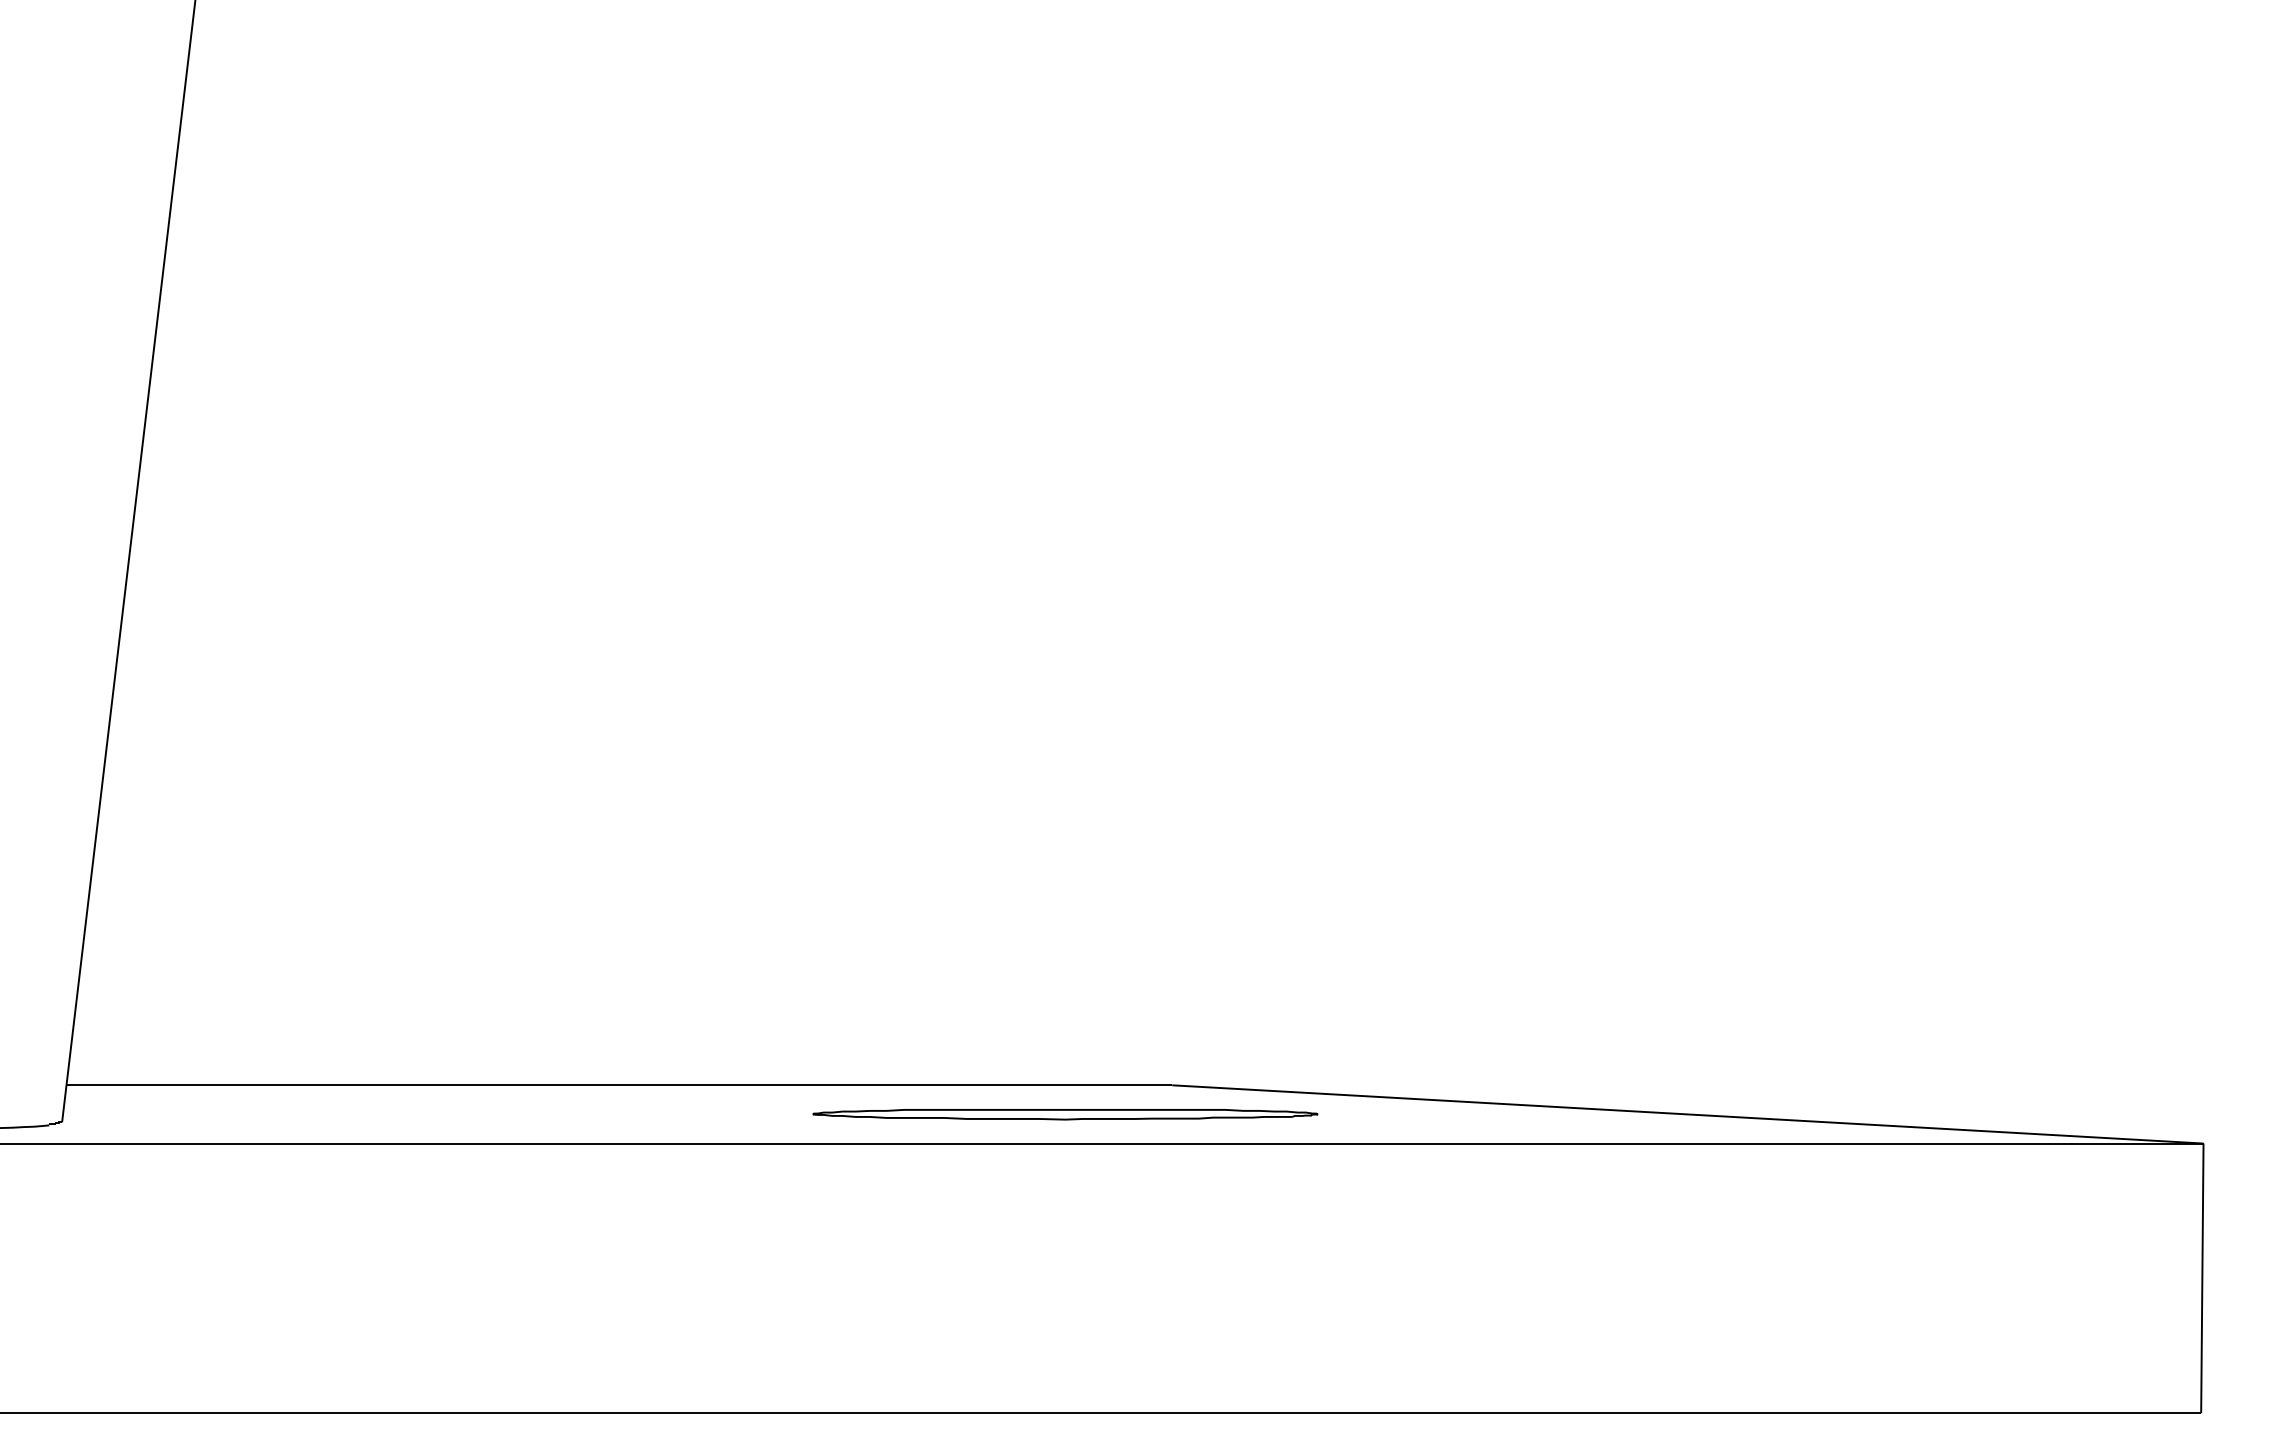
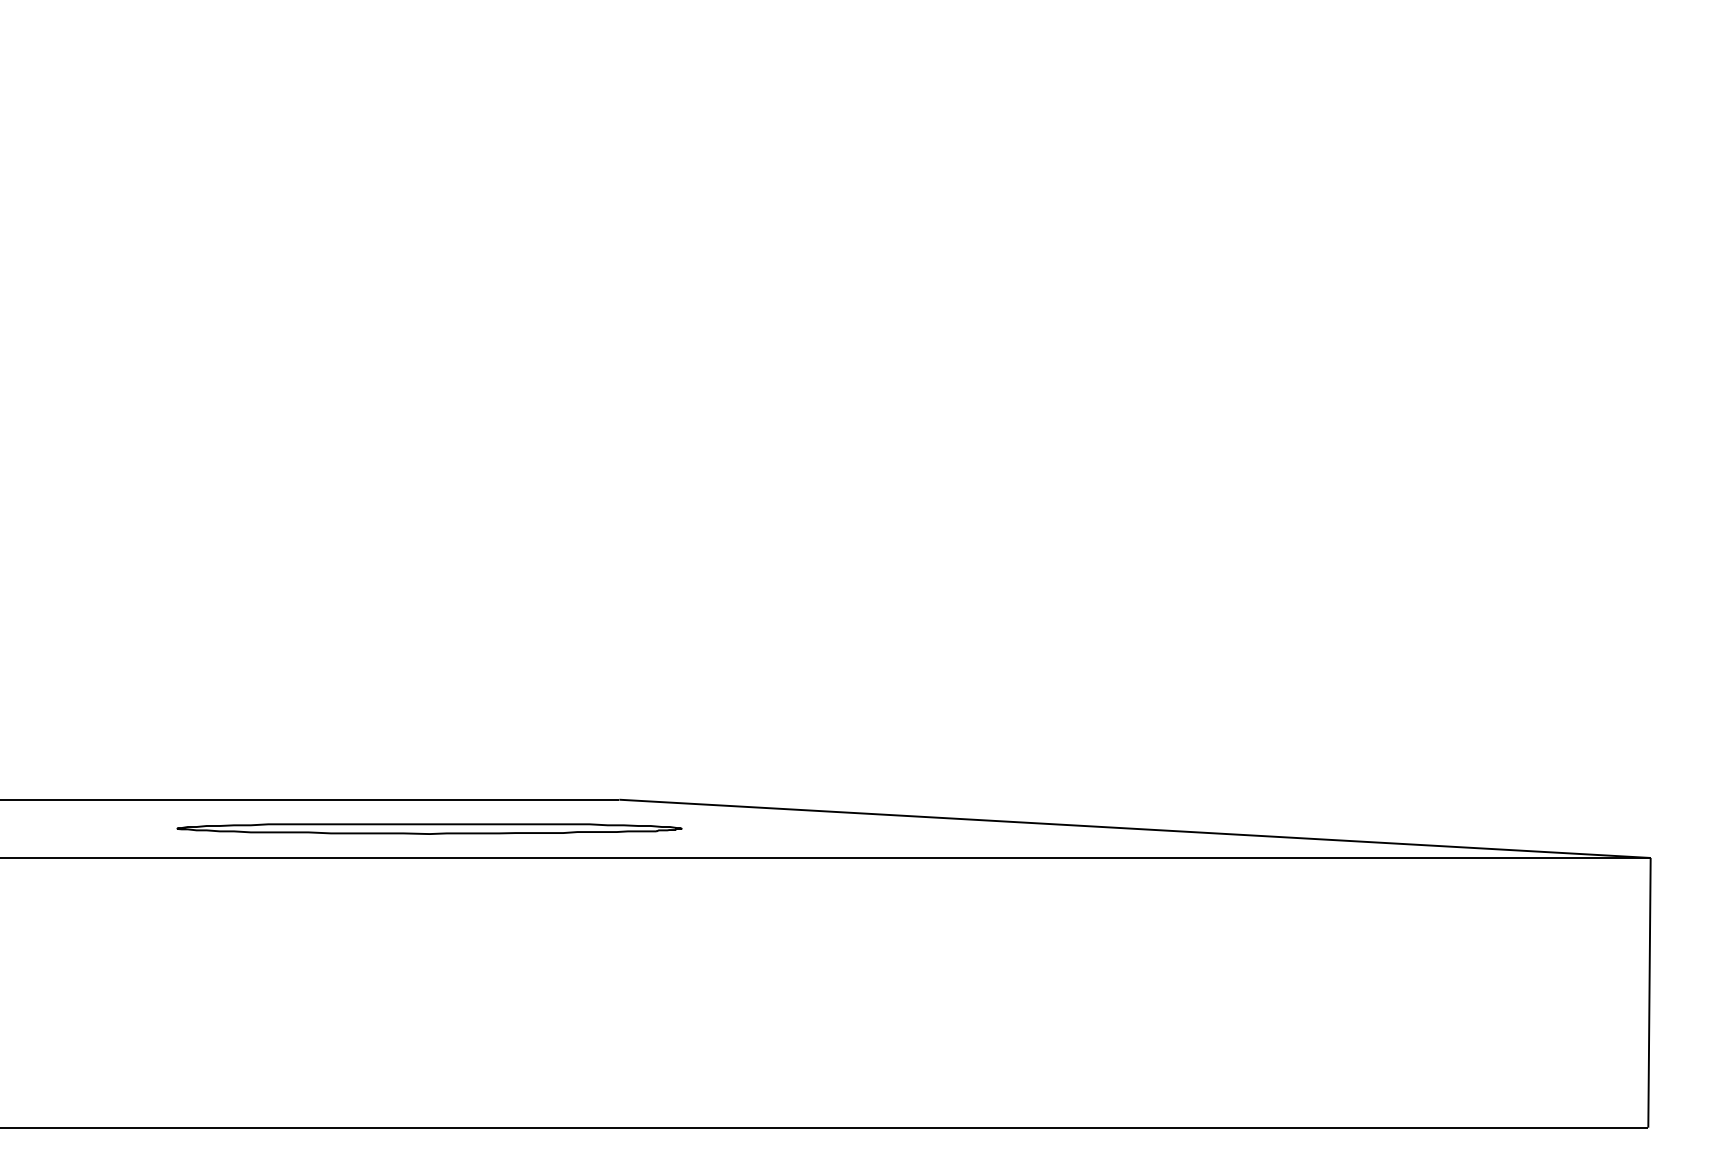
part: (1065, 1114) -> (429, 828), moved

